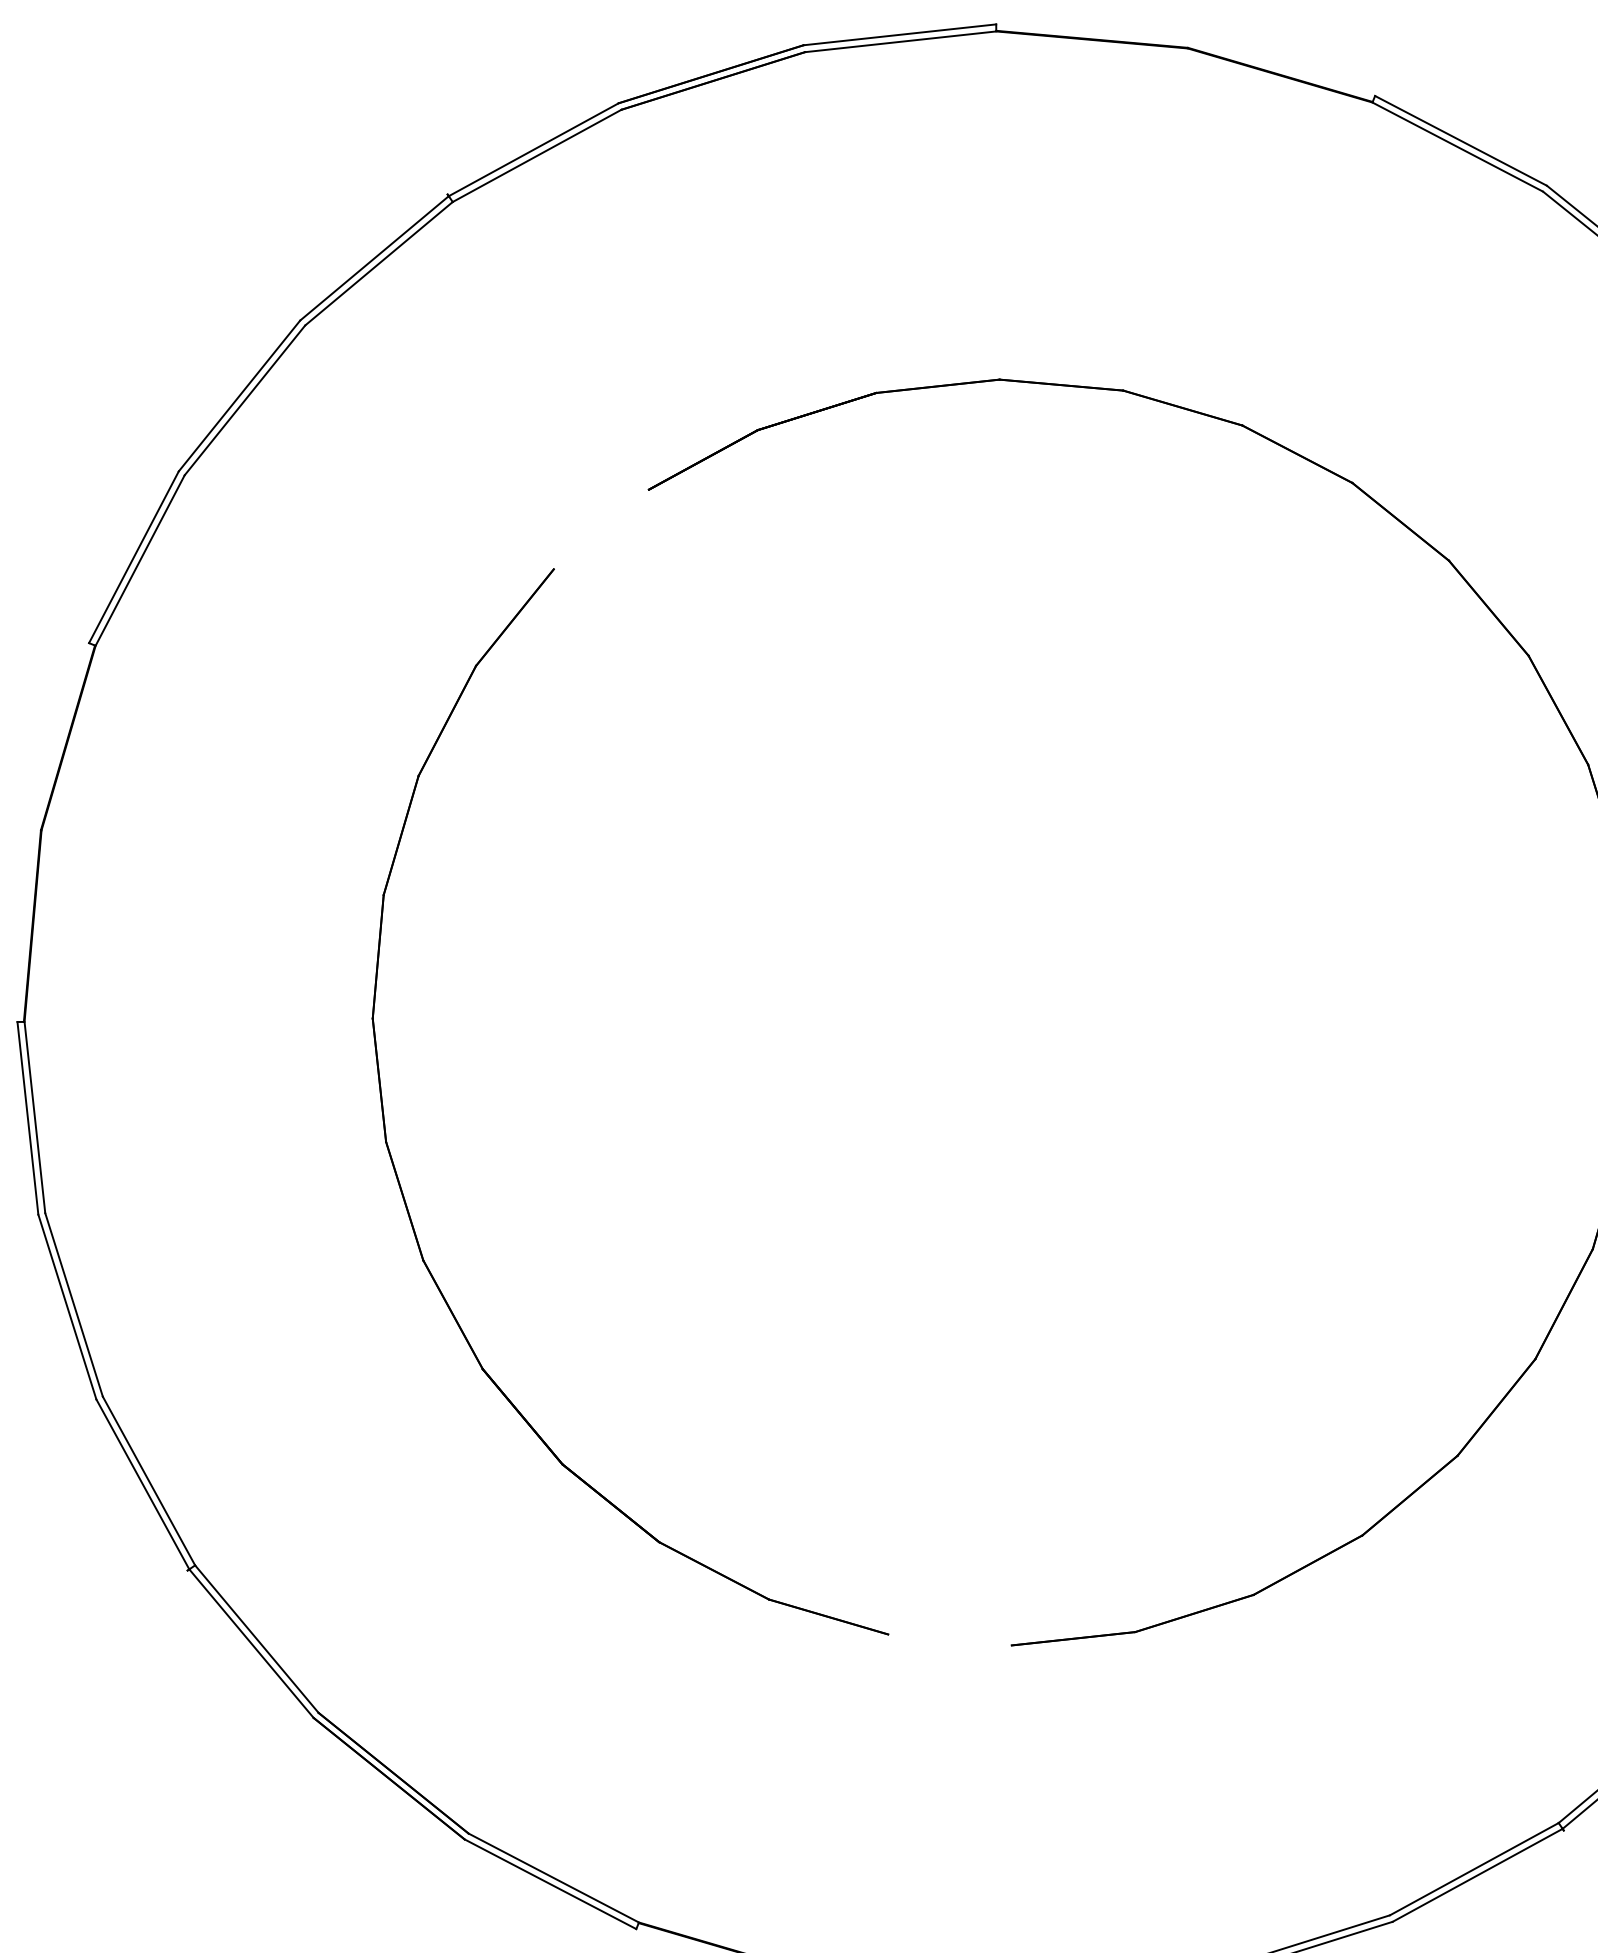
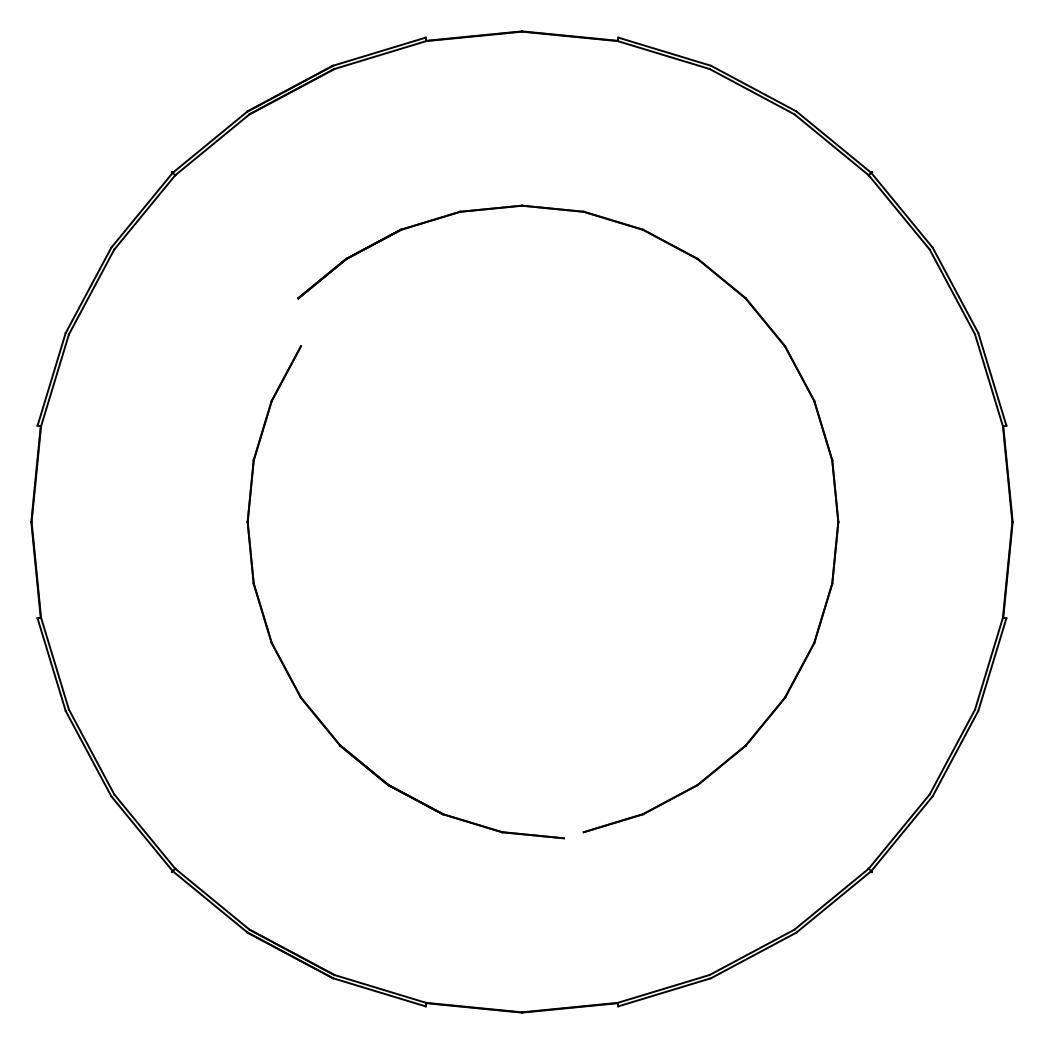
part: (398, 1171) -> (280, 656), moved

